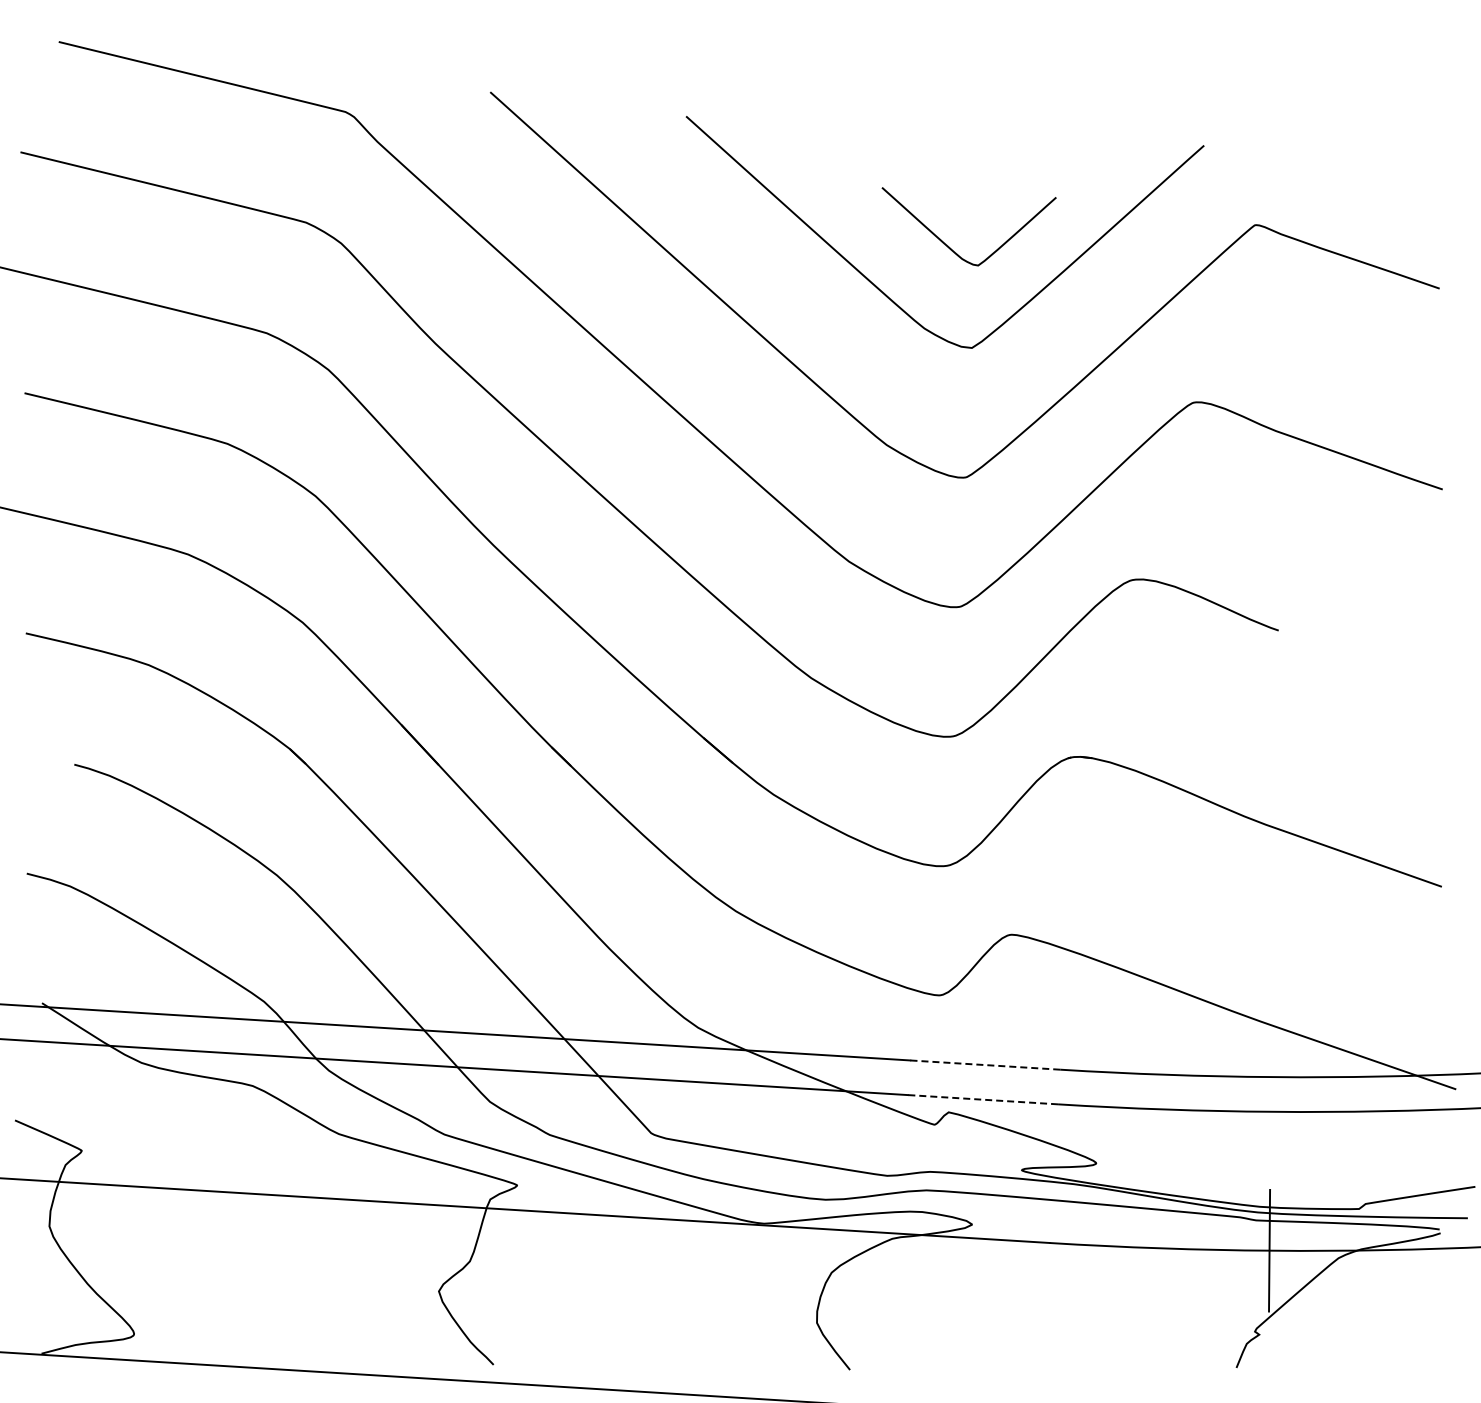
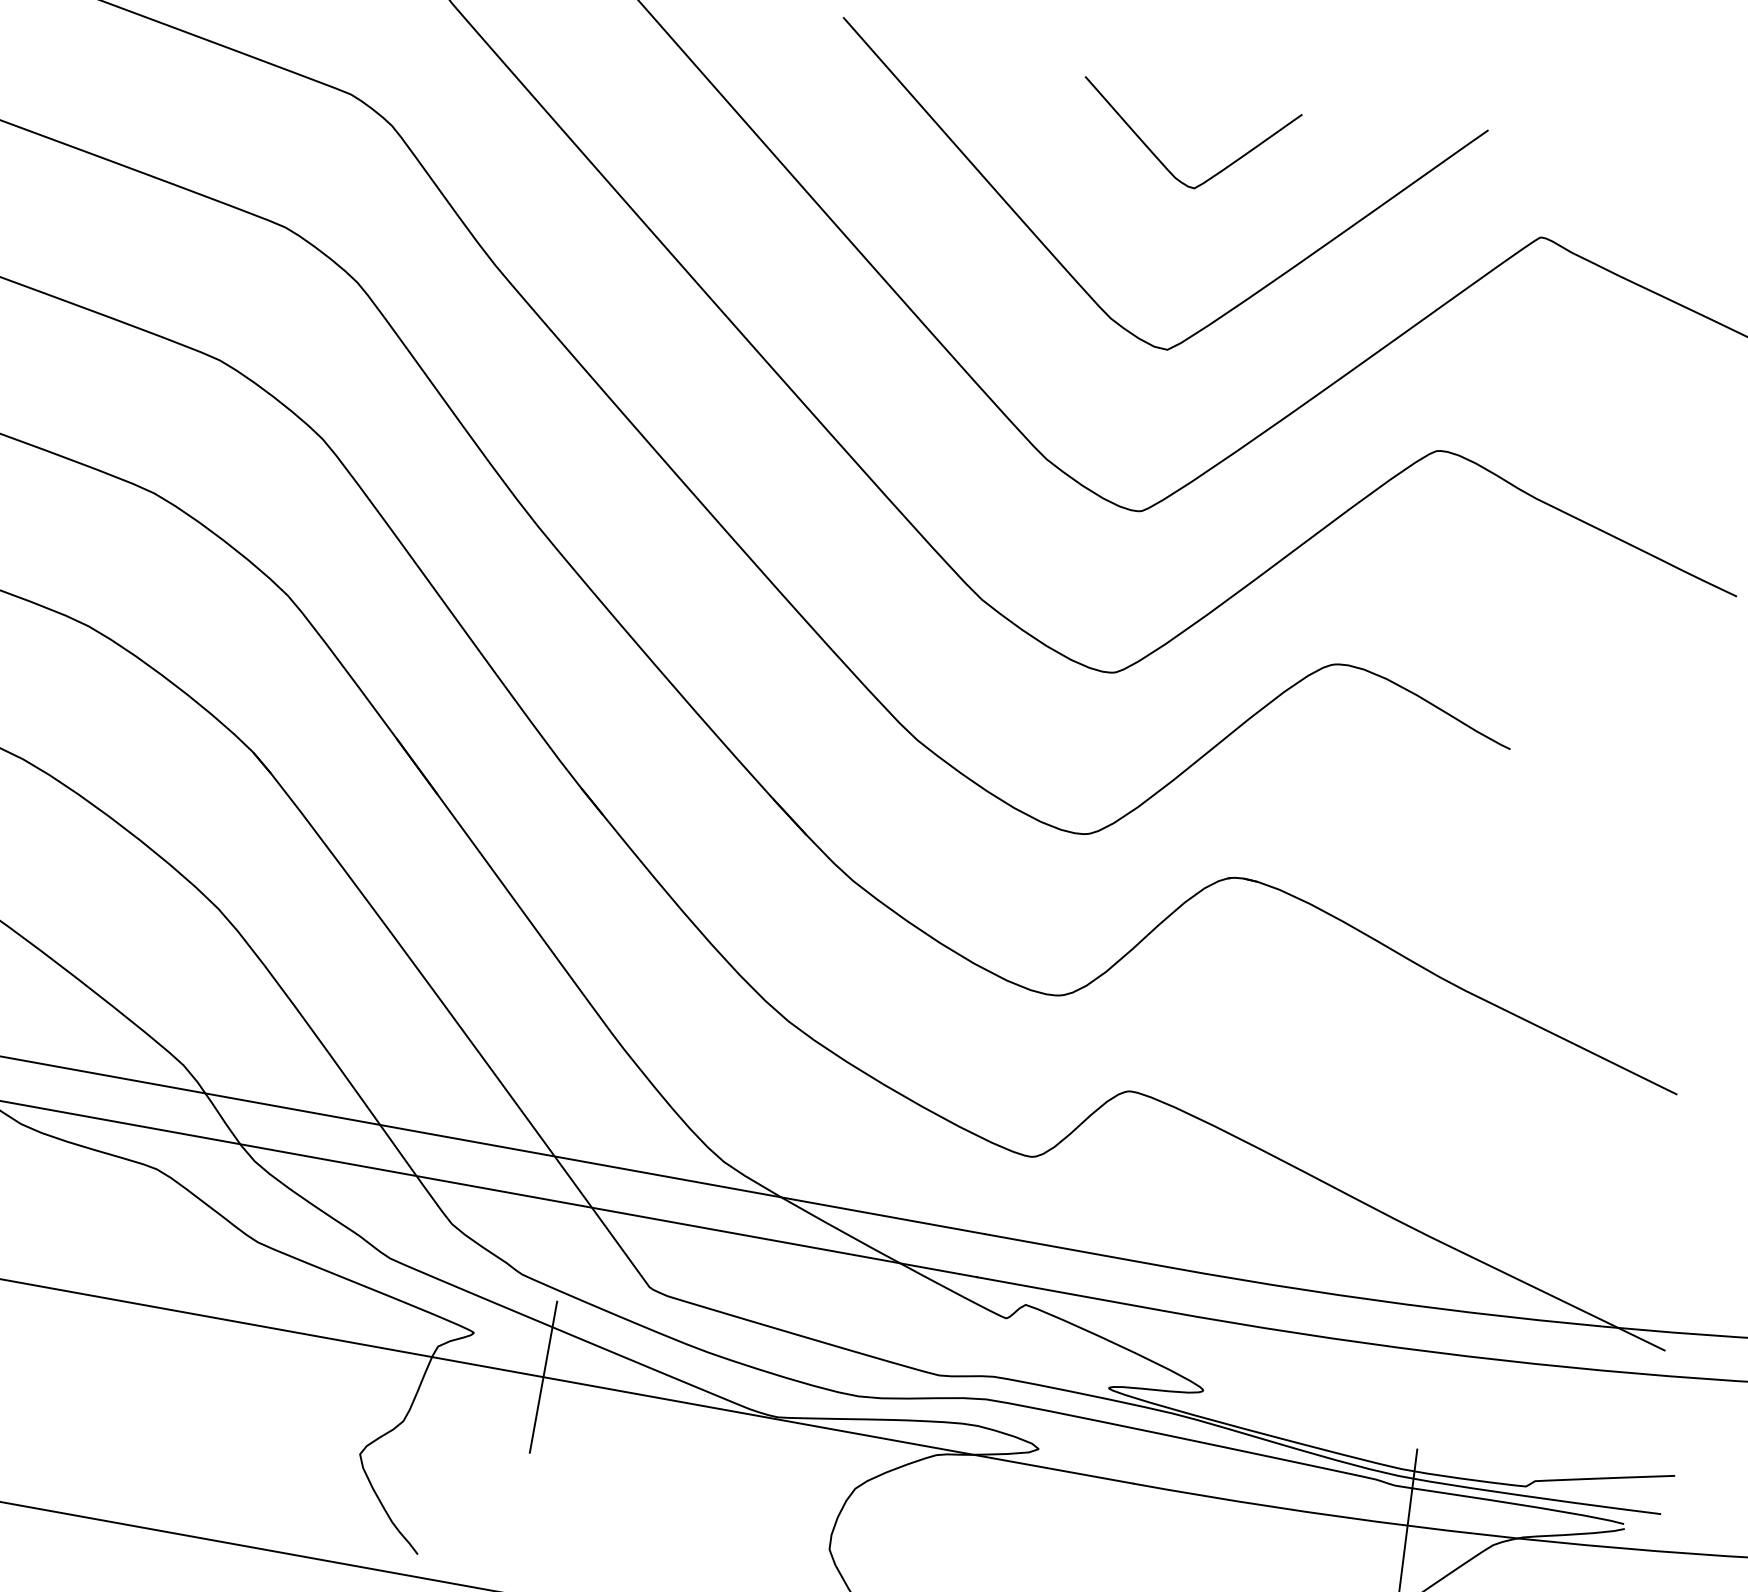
curve: (948, 245) -> (1160, 158), moved
line: (984, 1065) -> (1077, 1251), dashed -> solid
line: (982, 1099) -> (1069, 1293), dashed -> solid
line: (575, 1213) -> (542, 1376), added

